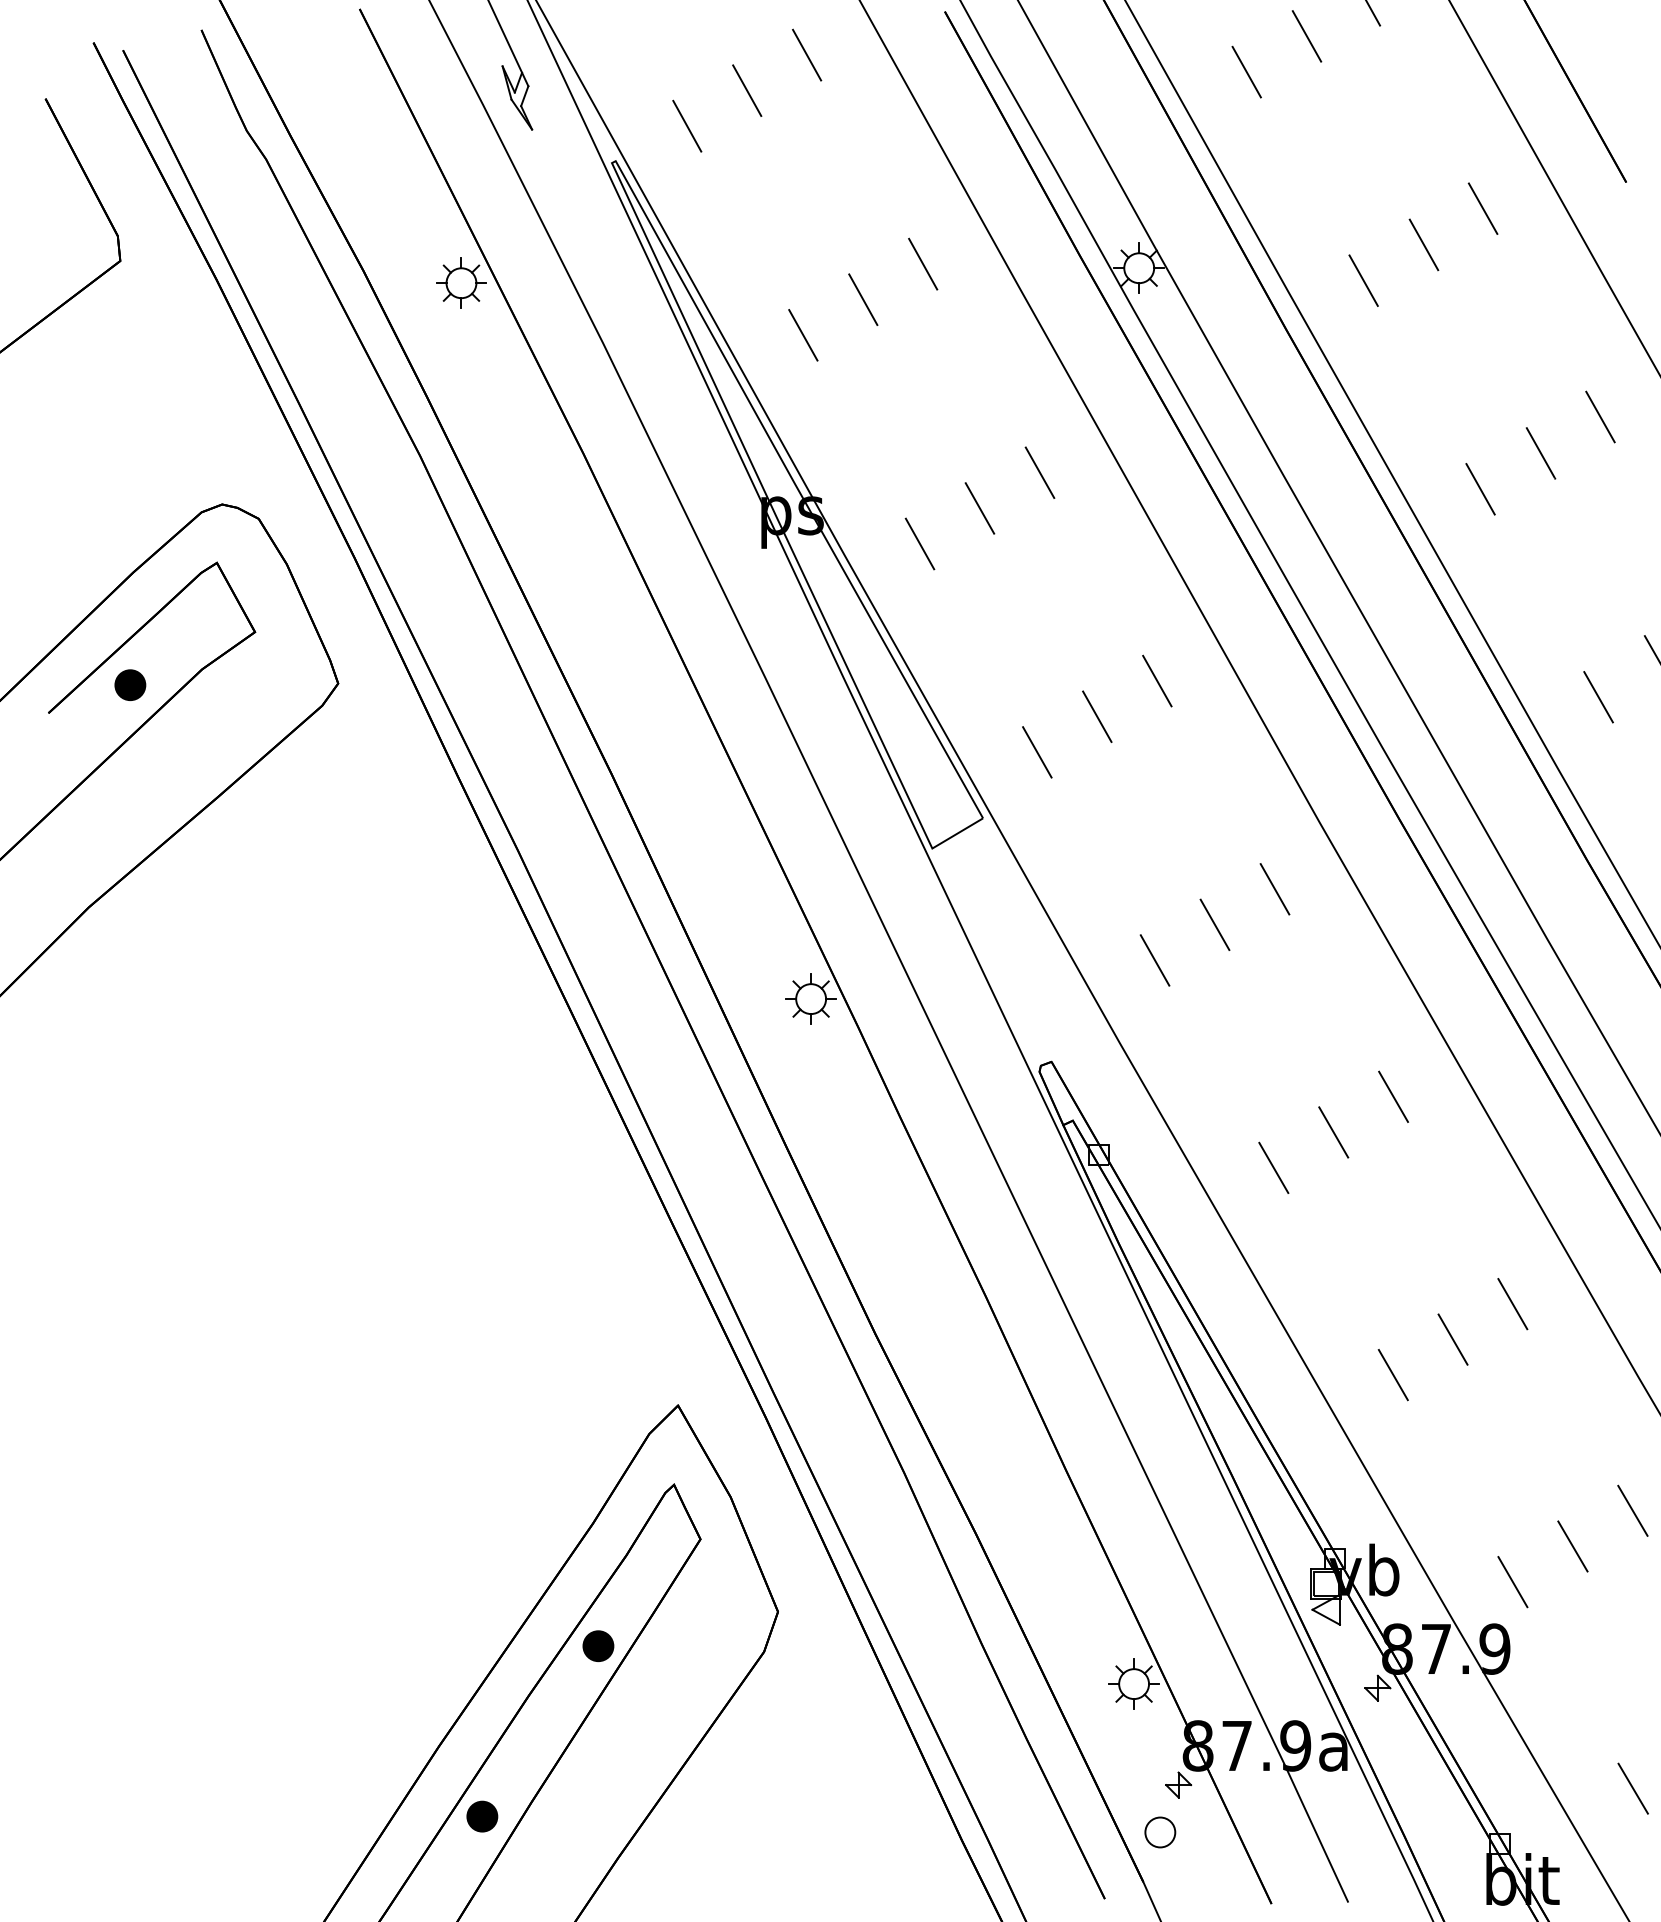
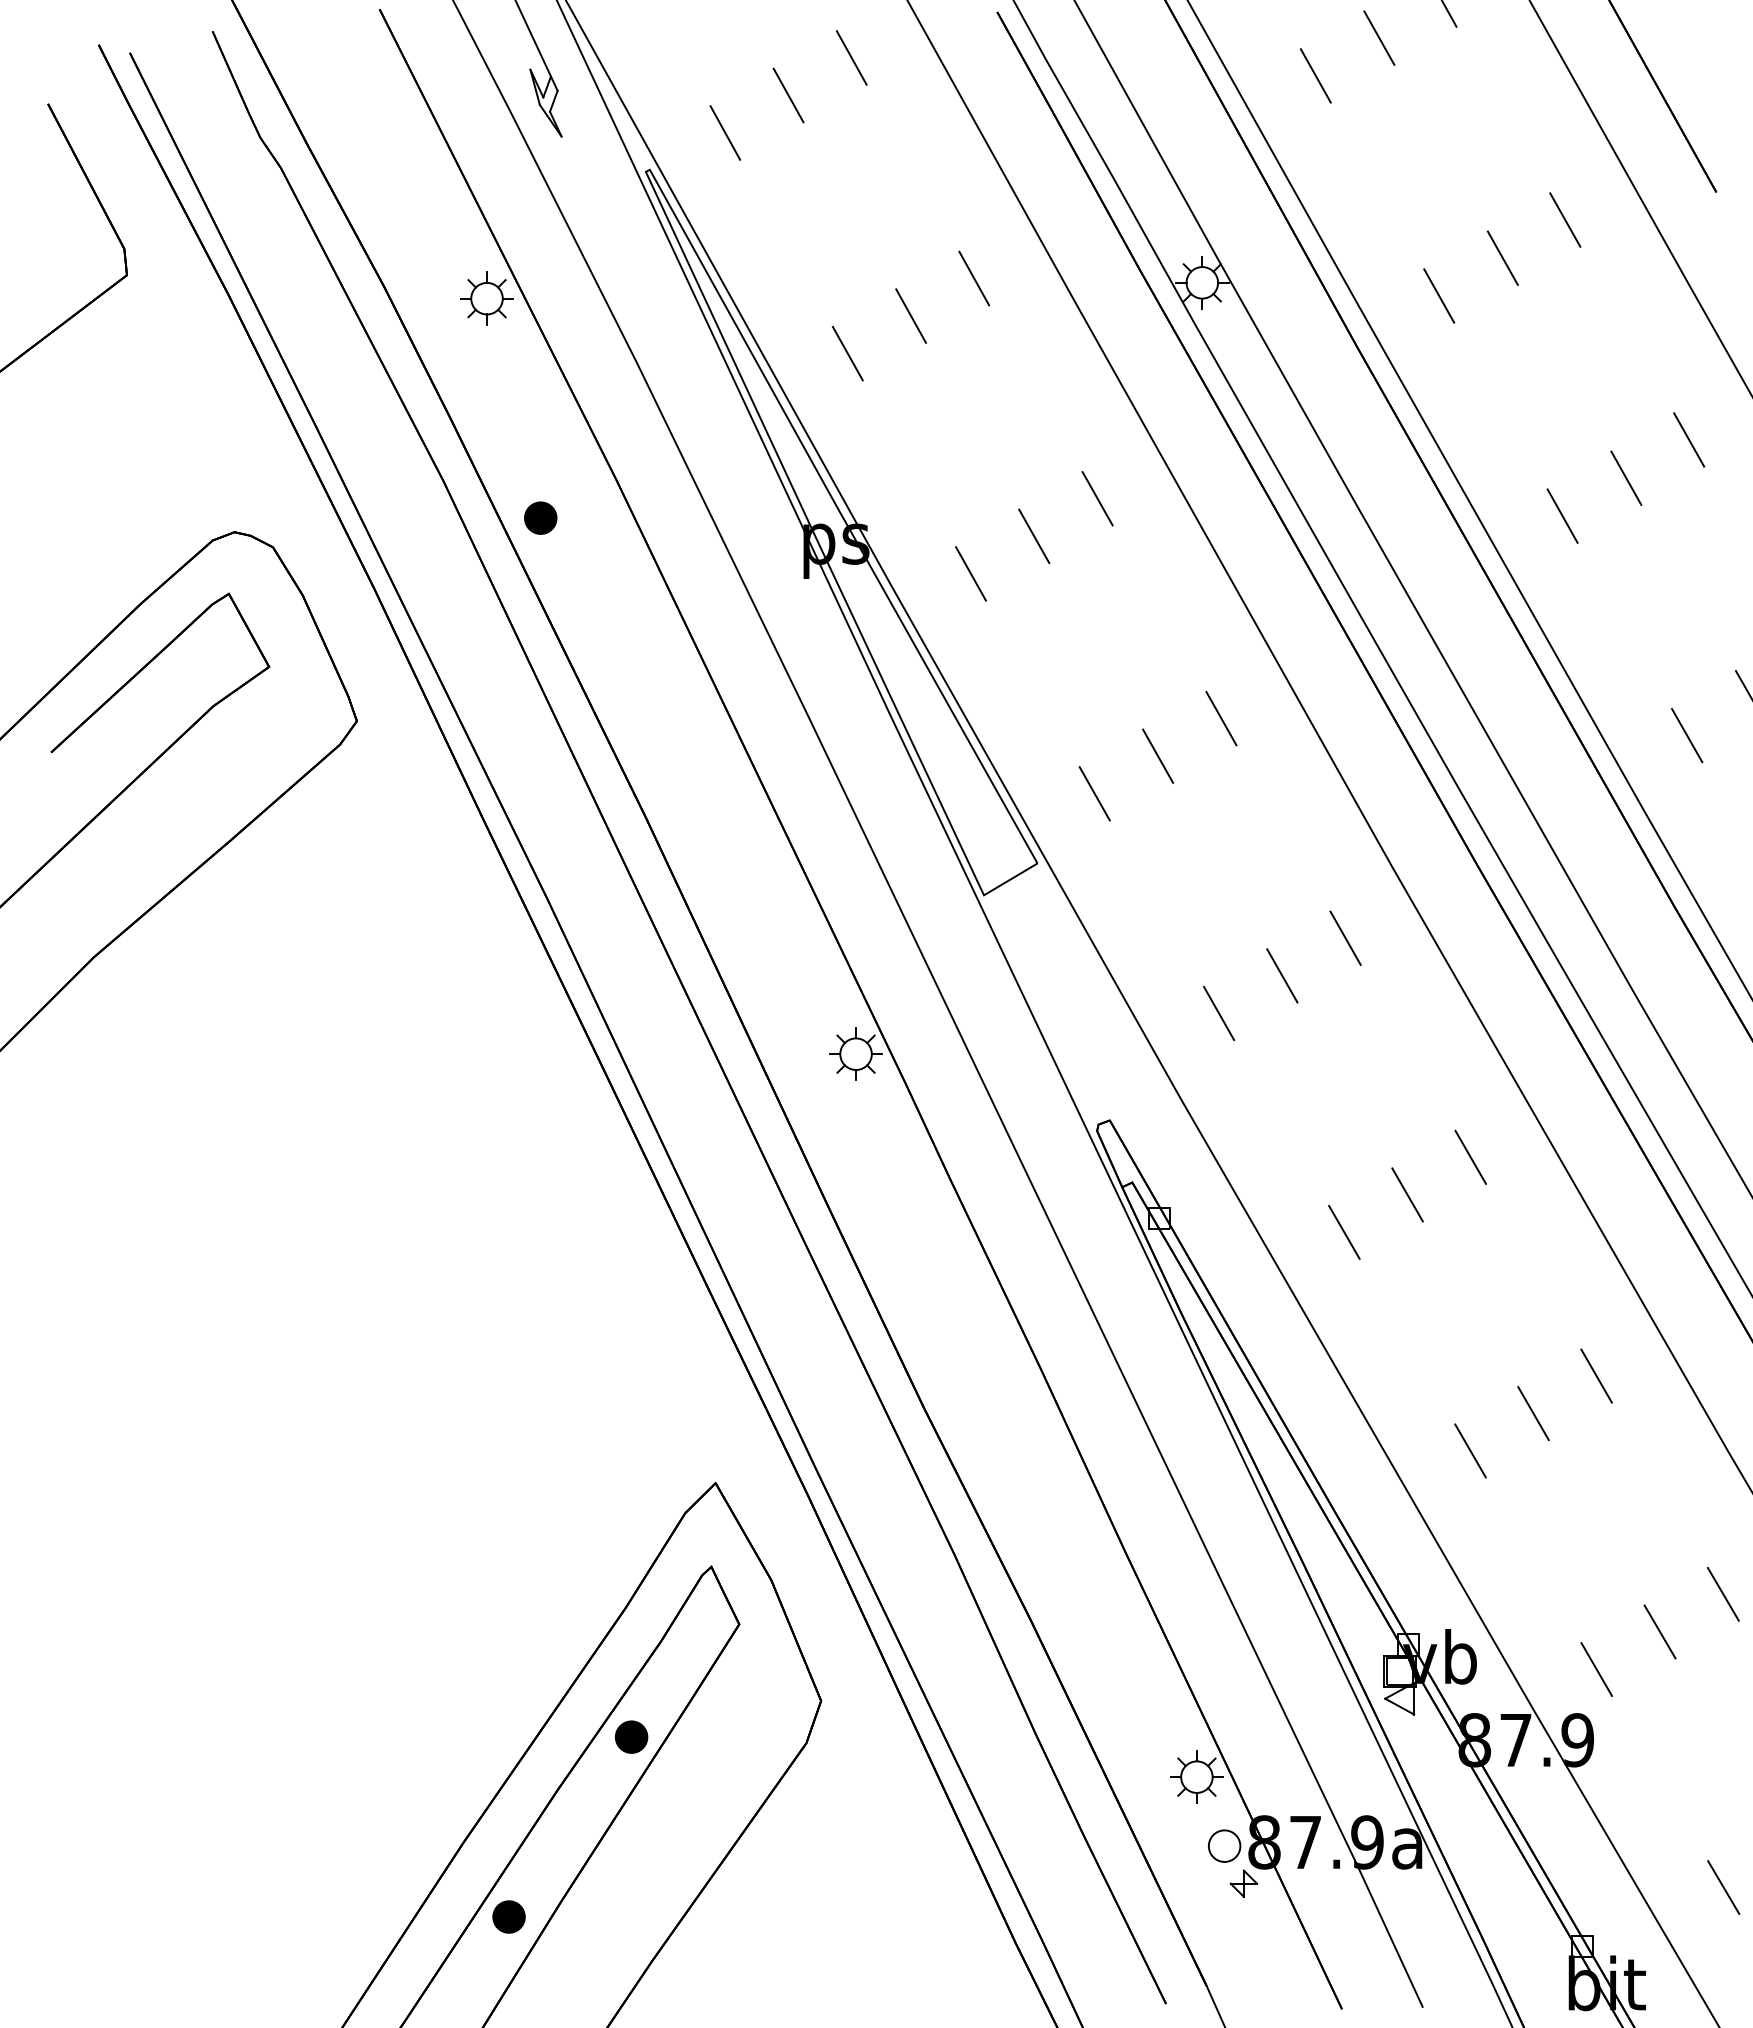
part: (130, 684) -> (540, 517), moved
part: (1377, 1687) -> (1453, 1780), removed
part: (1160, 1832) -> (1224, 1846), moved

